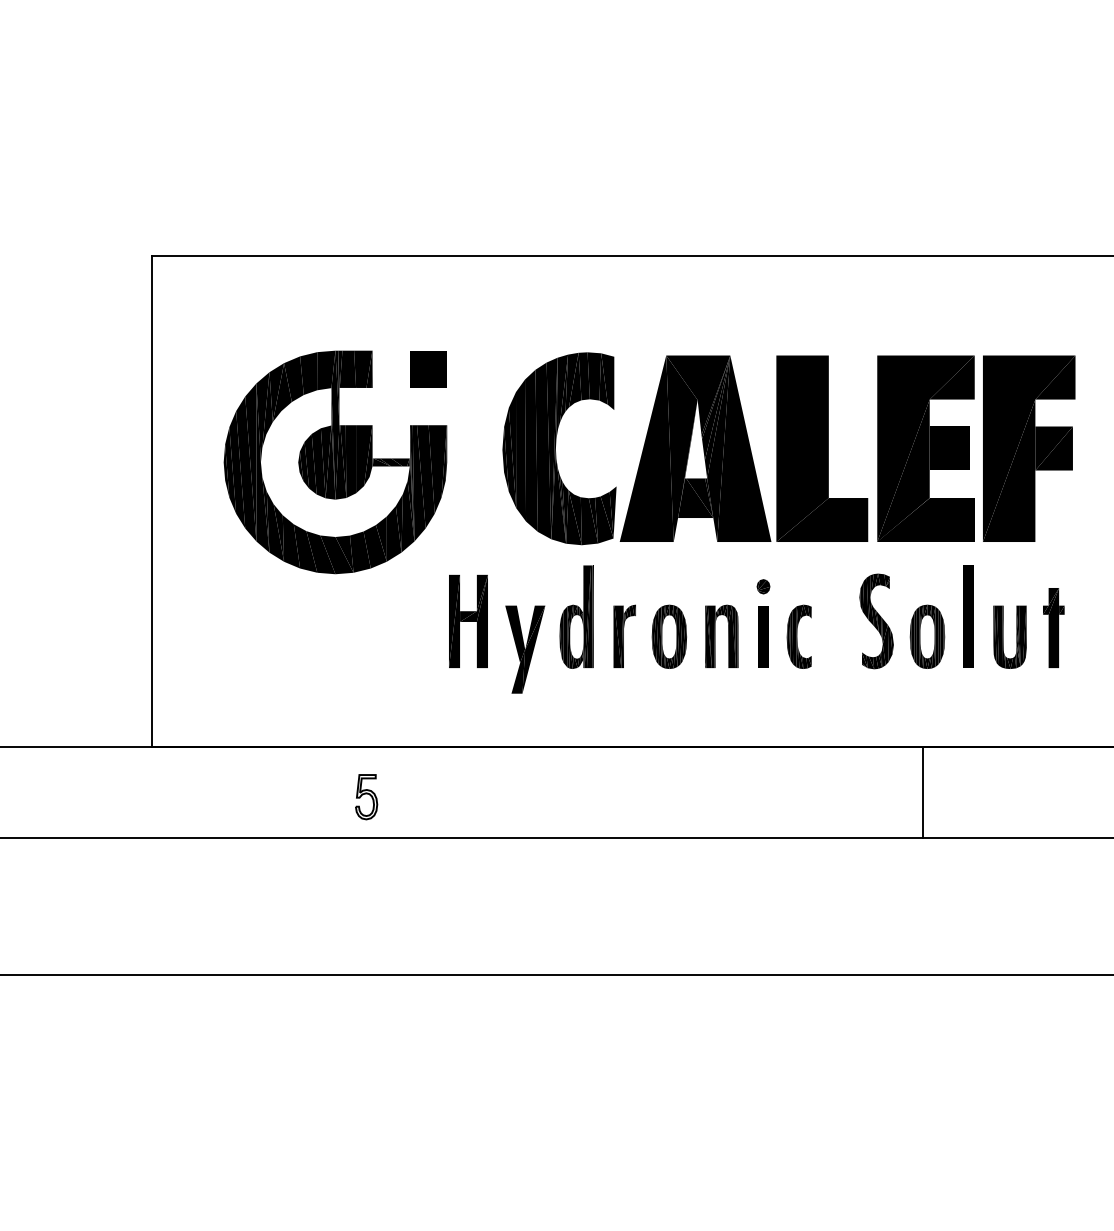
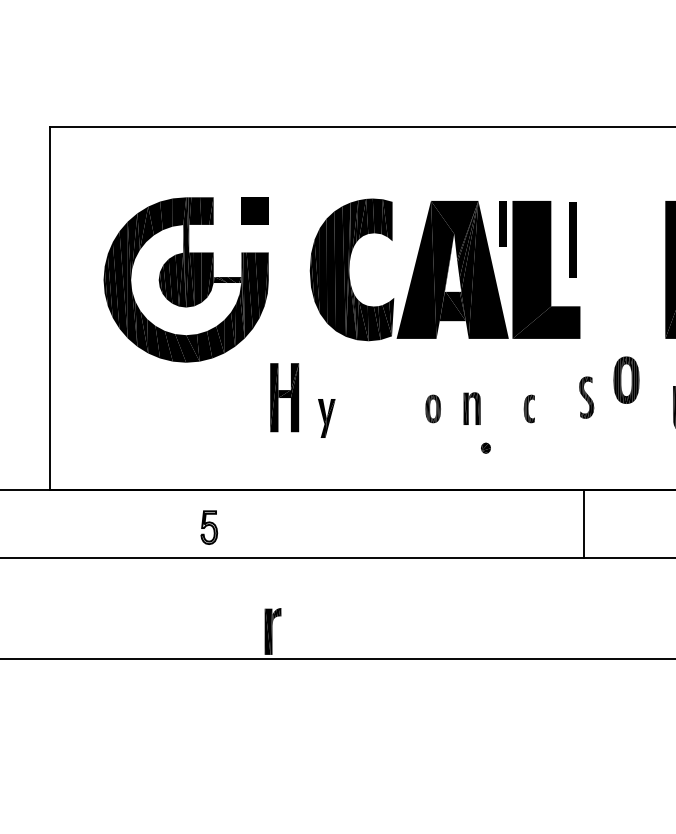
part: (925, 448) -> (622, 269), removed
part: (763, 586) -> (485, 448), moved
part: (576, 616) -> (364, 394), removed
part: (968, 616) -> (573, 239), moved
part: (876, 621) -> (586, 397), size x0.6
part: (624, 635) -> (272, 630), moved
part: (721, 635) -> (471, 408), size x0.7
part: (668, 636) -> (432, 408), size x0.6
part: (763, 636) -> (502, 223), moved
part: (798, 636) -> (528, 408), size x0.6
part: (927, 636) -> (626, 379), moved
part: (525, 649) -> (326, 418), size x0.6
line: (922, 792) -> (583, 524), moved

